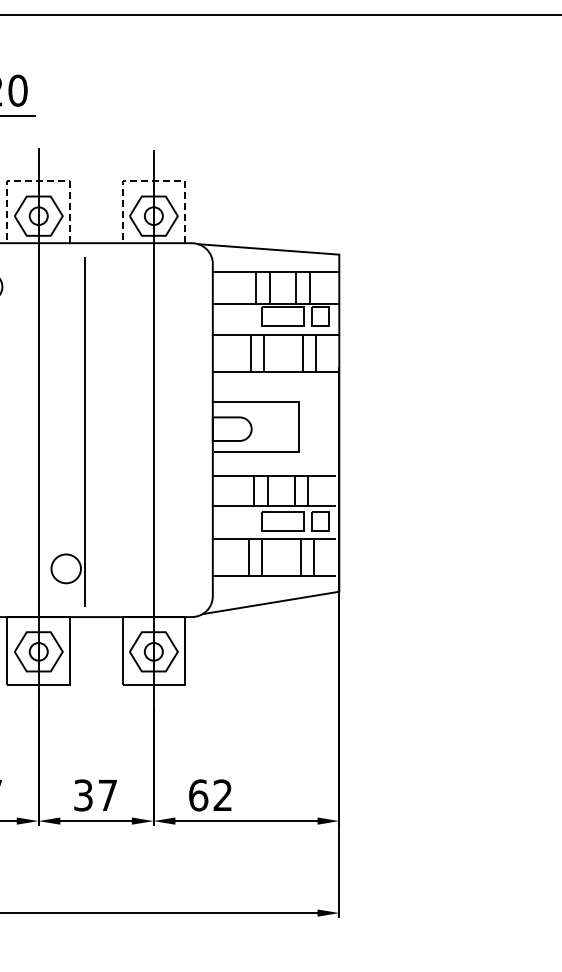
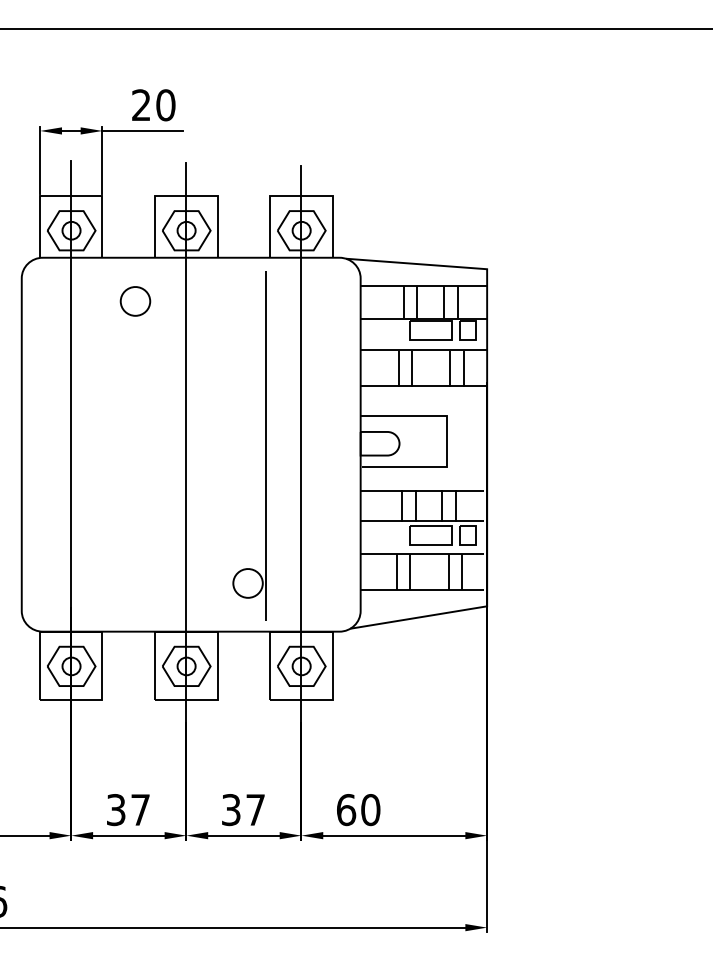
line: (37, 180) -> (185, 195), dashed -> solid
line: (152, 180) -> (300, 195), dashed -> solid
part: (83, 430) -> (265, 445), moved
text: (222, 795) -> (370, 810), 62 -> 60

